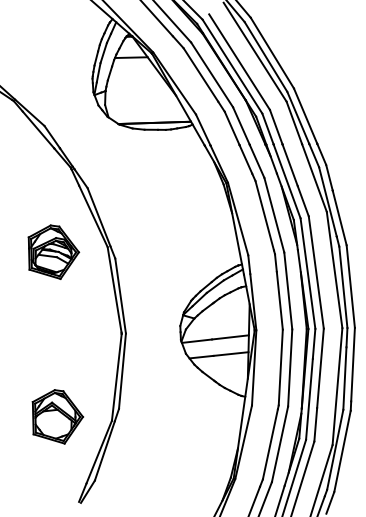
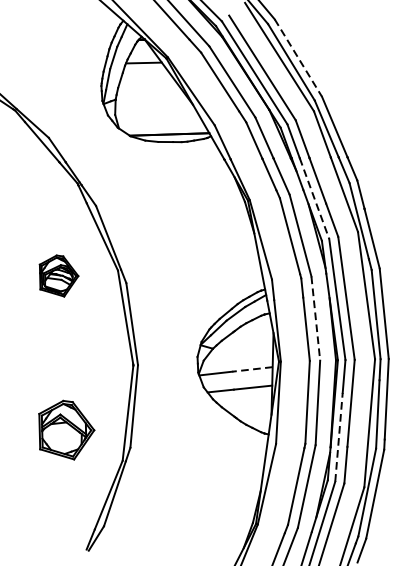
line: (272, 53) -> (298, 58), solid -> dashed
line: (287, 181) -> (314, 198), solid -> dashed
part: (53, 251) -> (58, 275), size x0.7
line: (288, 291) -> (316, 319), solid -> dashed
line: (230, 337) -> (252, 369), solid -> dashed
line: (309, 399) -> (339, 437), solid -> dashed
part: (57, 416) -> (66, 429), moved

